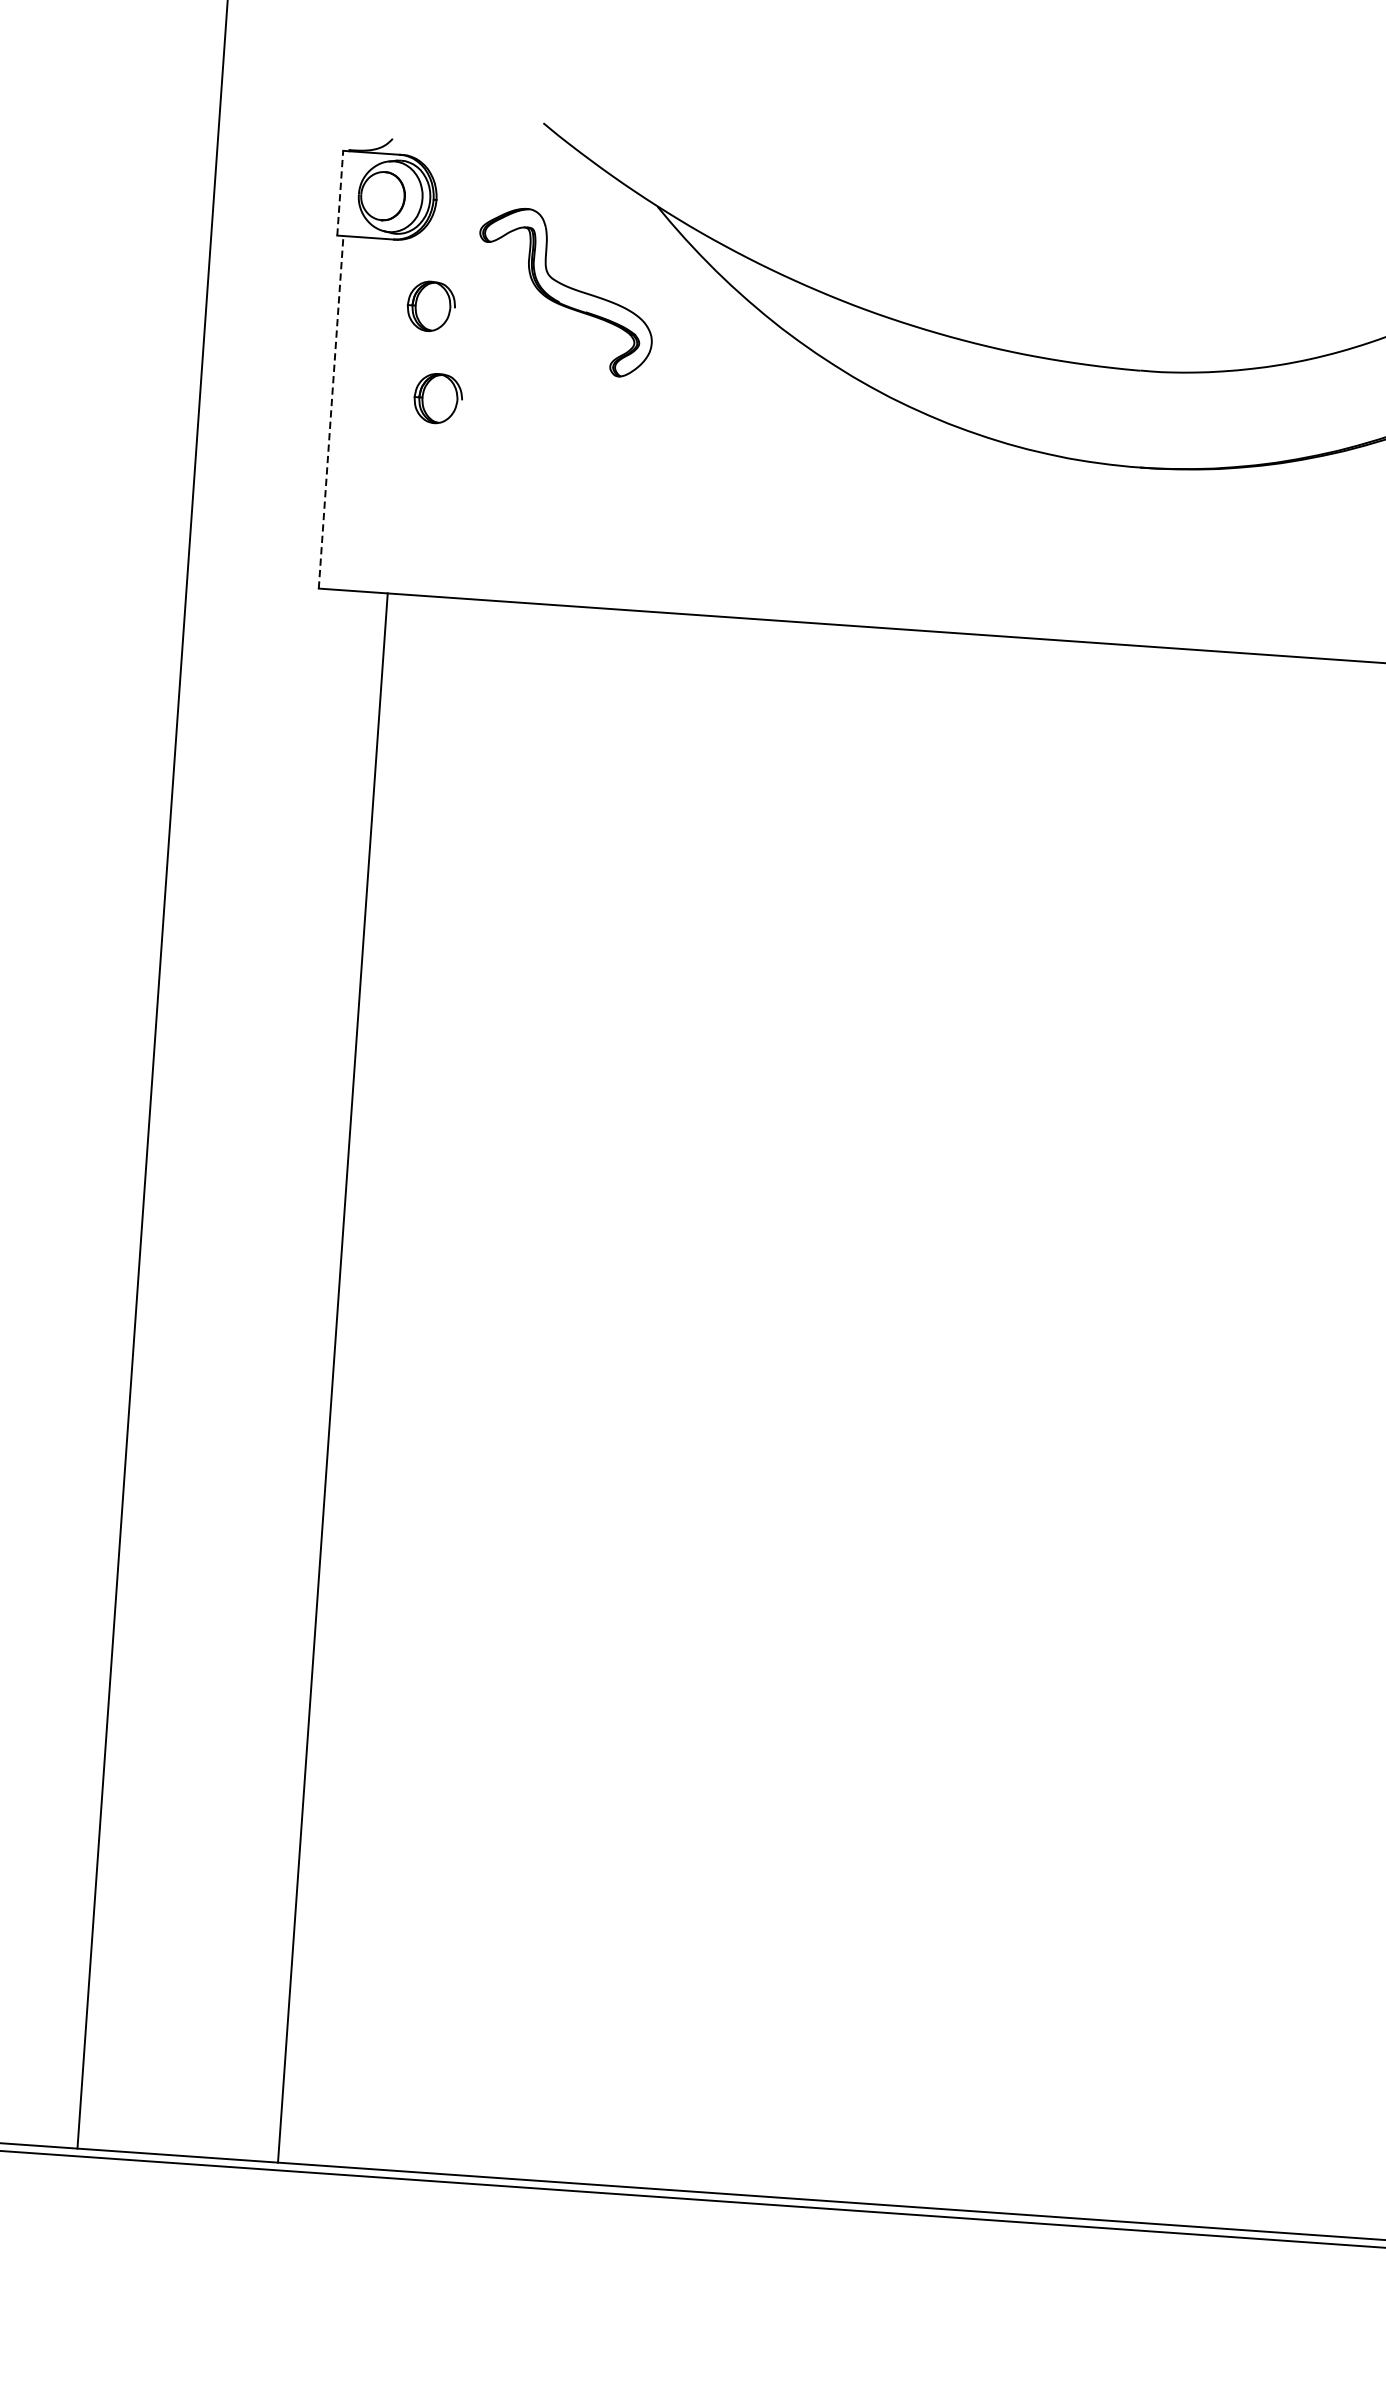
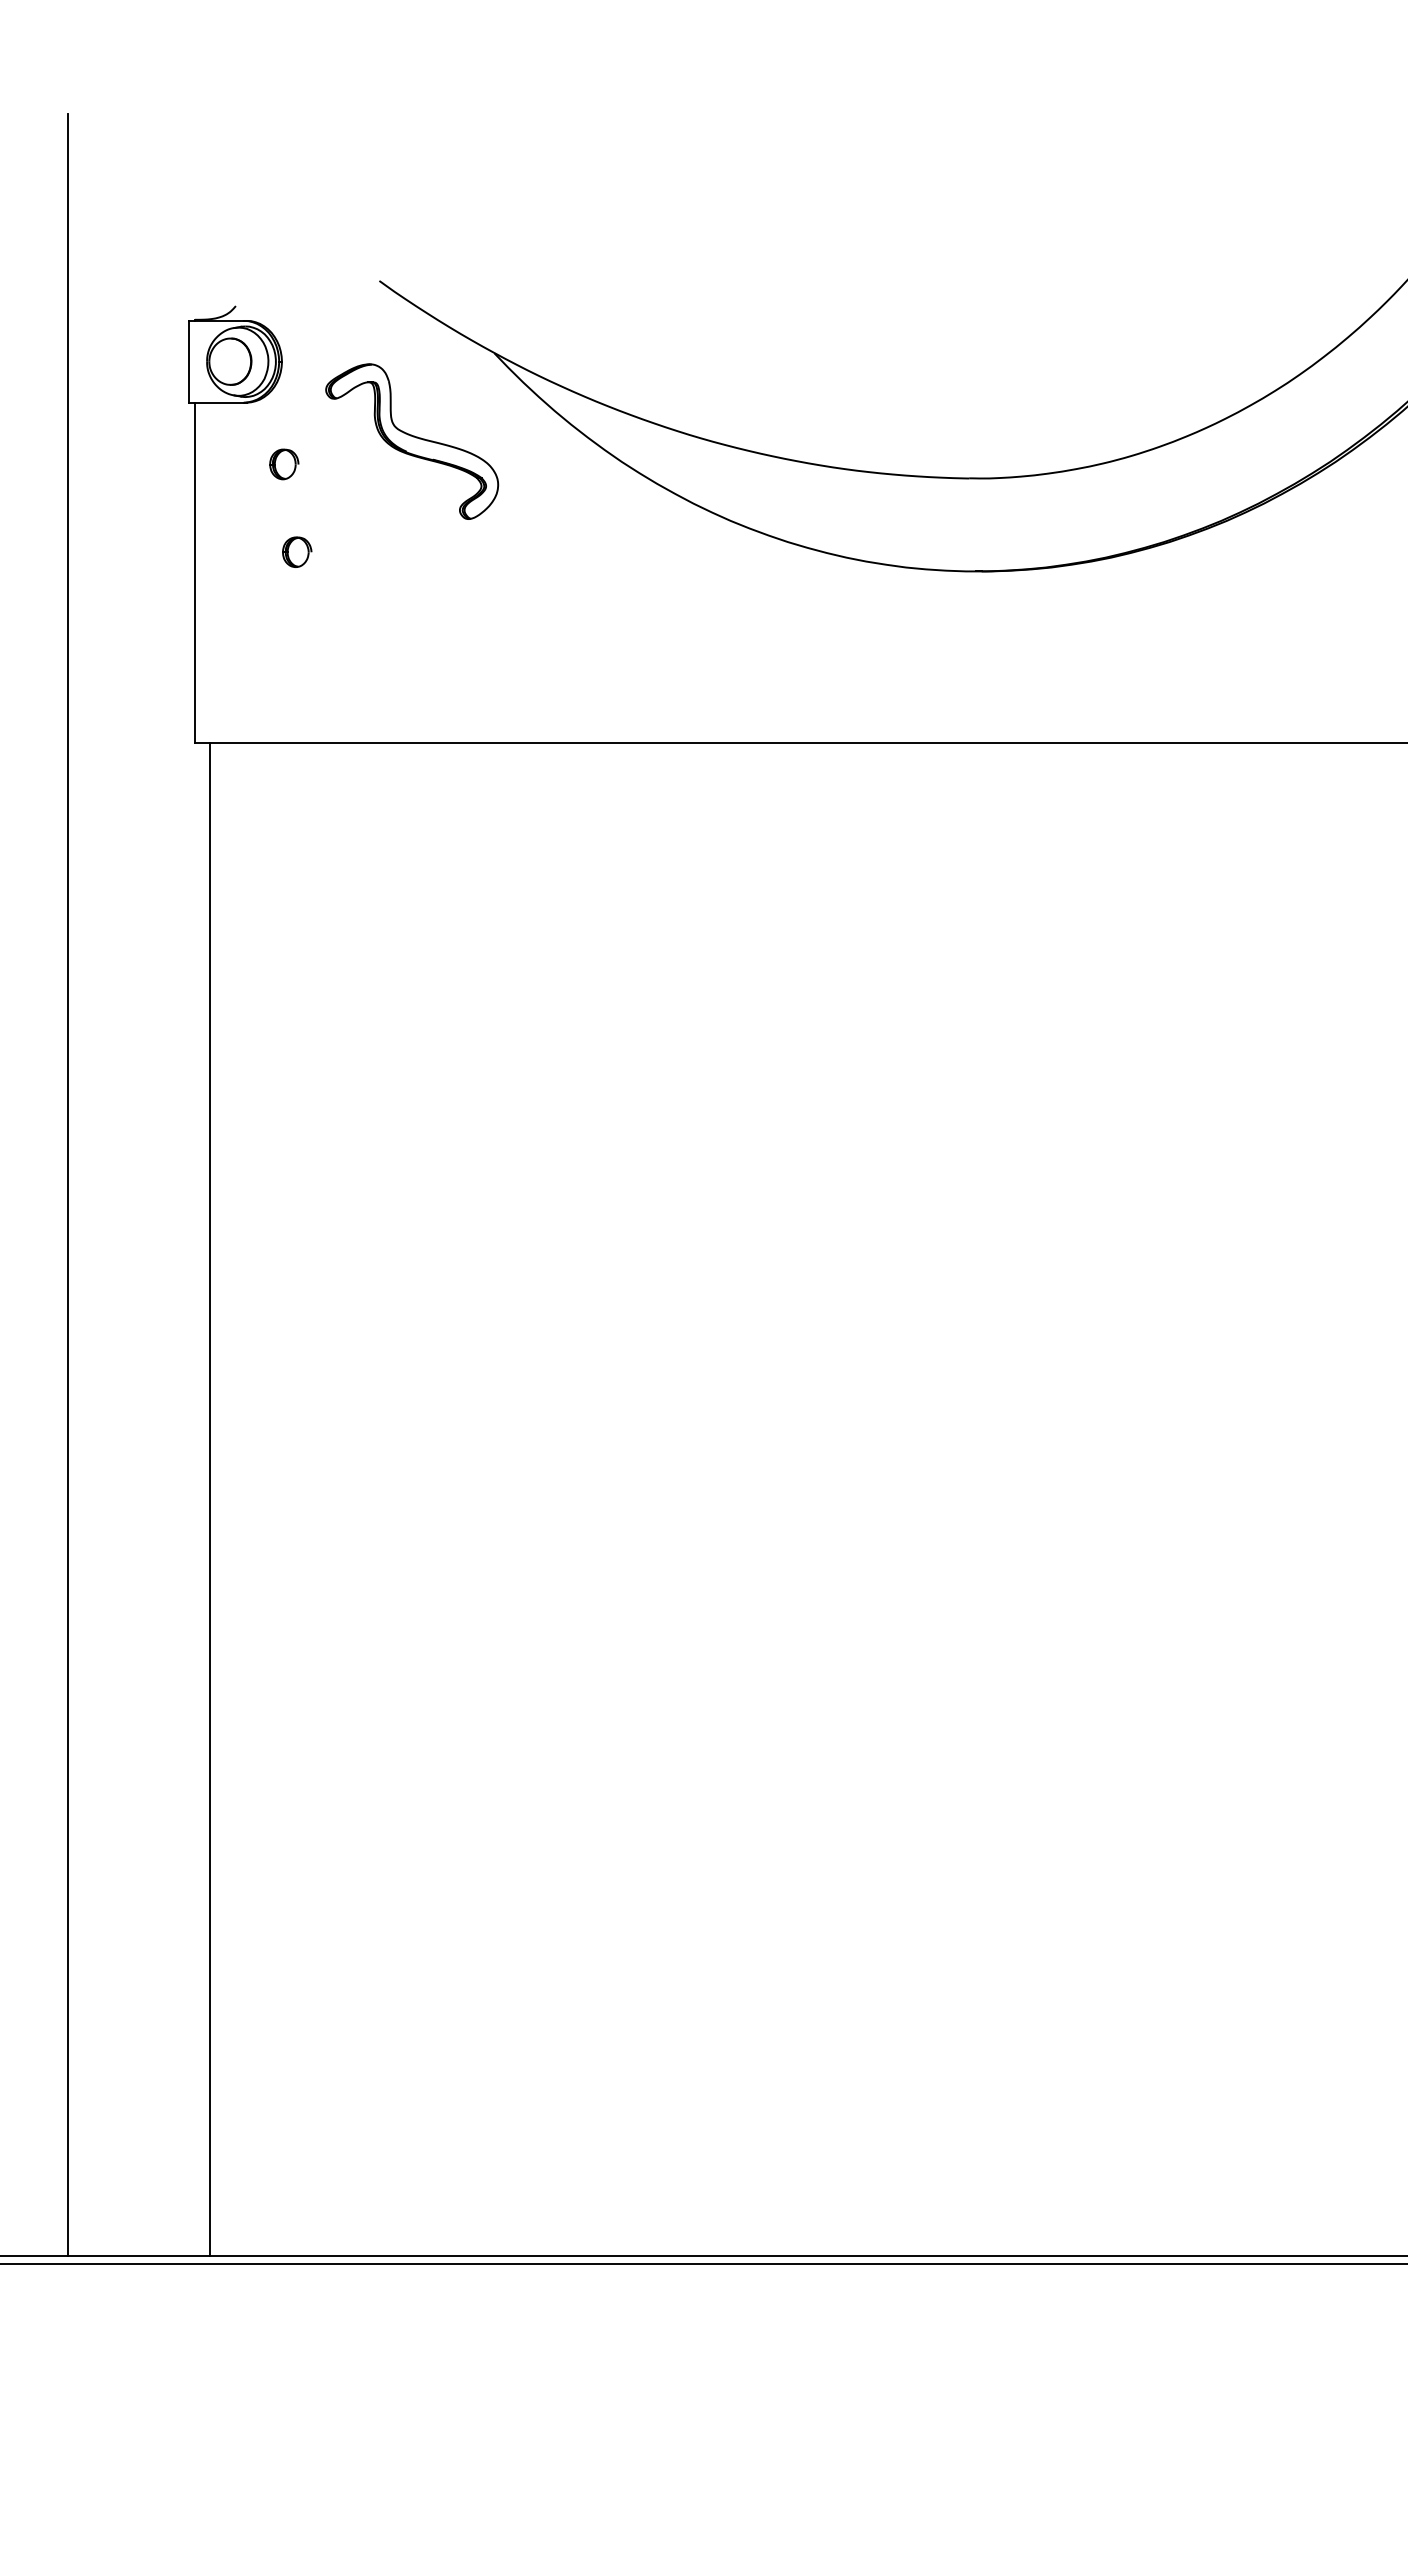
line: (340, 192) -> (189, 361), dashed -> solid
part: (431, 306) -> (284, 464), size x0.62
part: (438, 397) -> (297, 551), size x0.62
line: (331, 412) -> (195, 572), dashed -> solid
line: (332, 1377) -> (209, 1499), moved

